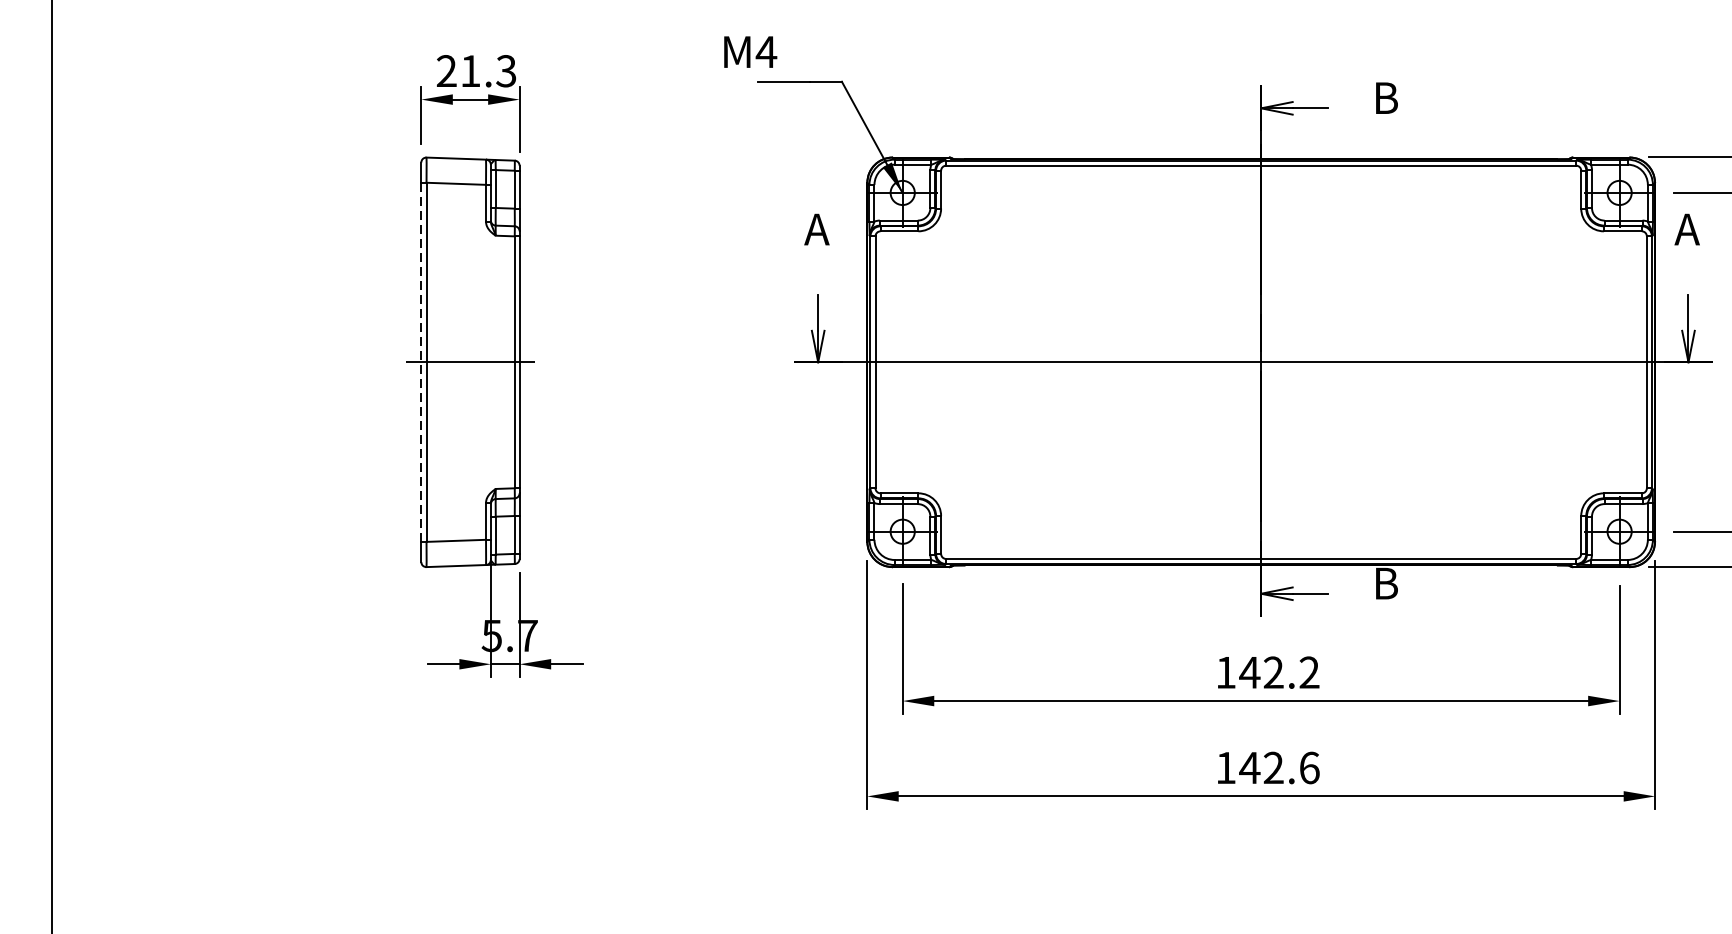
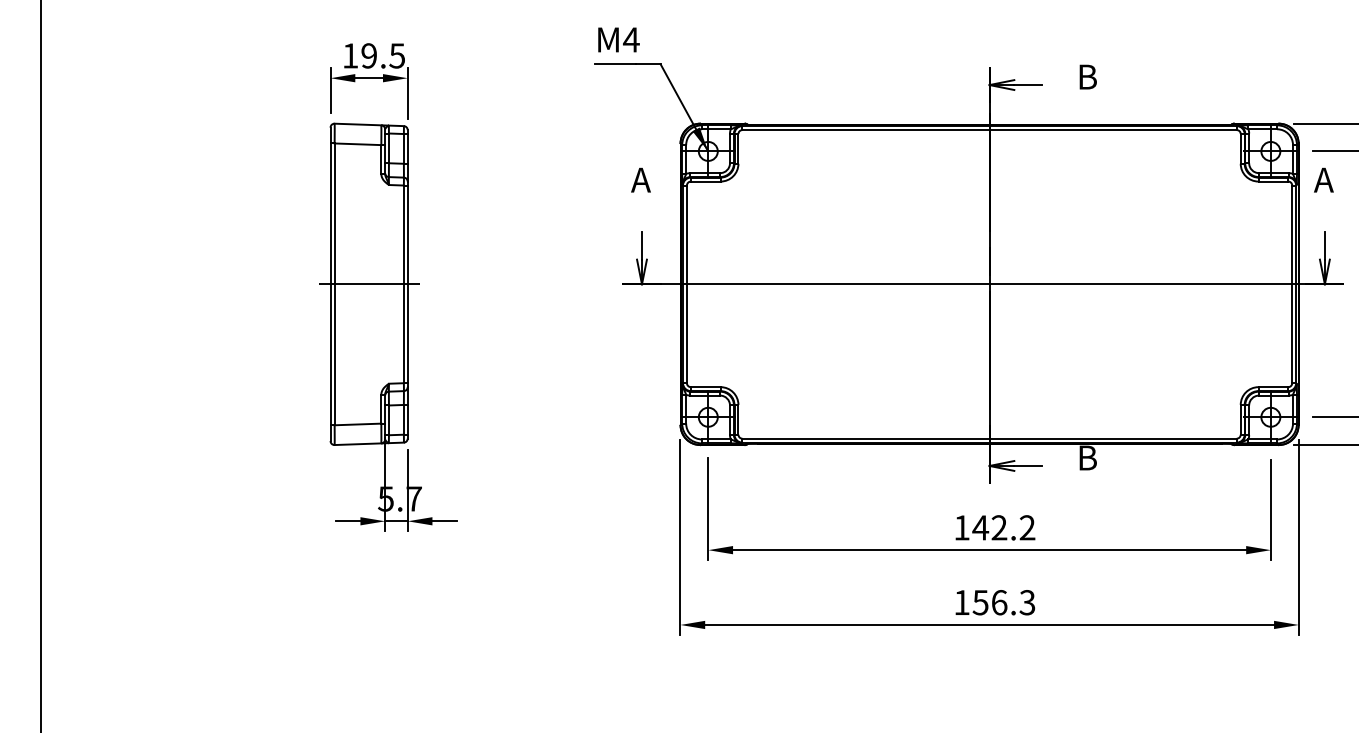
text: (750, 51) -> (618, 39), moved
text: (476, 70) -> (373, 55), 21.3 -> 19.5
line: (421, 362) -> (330, 284), dashed -> solid
text: (1278, 767) -> (1003, 602), 142.6 -> 156.3

